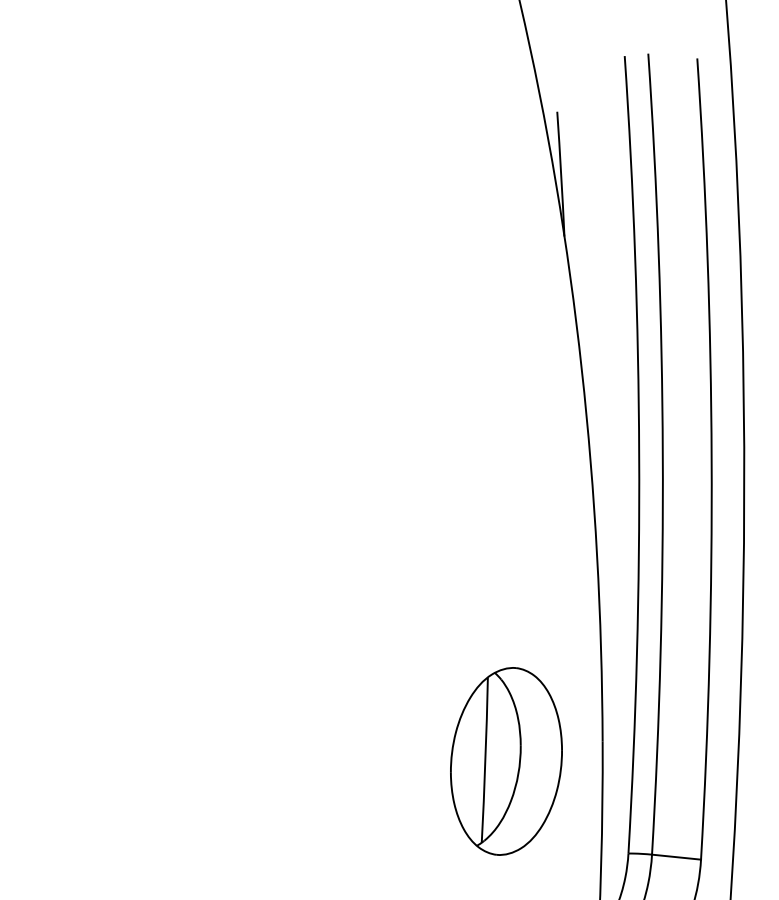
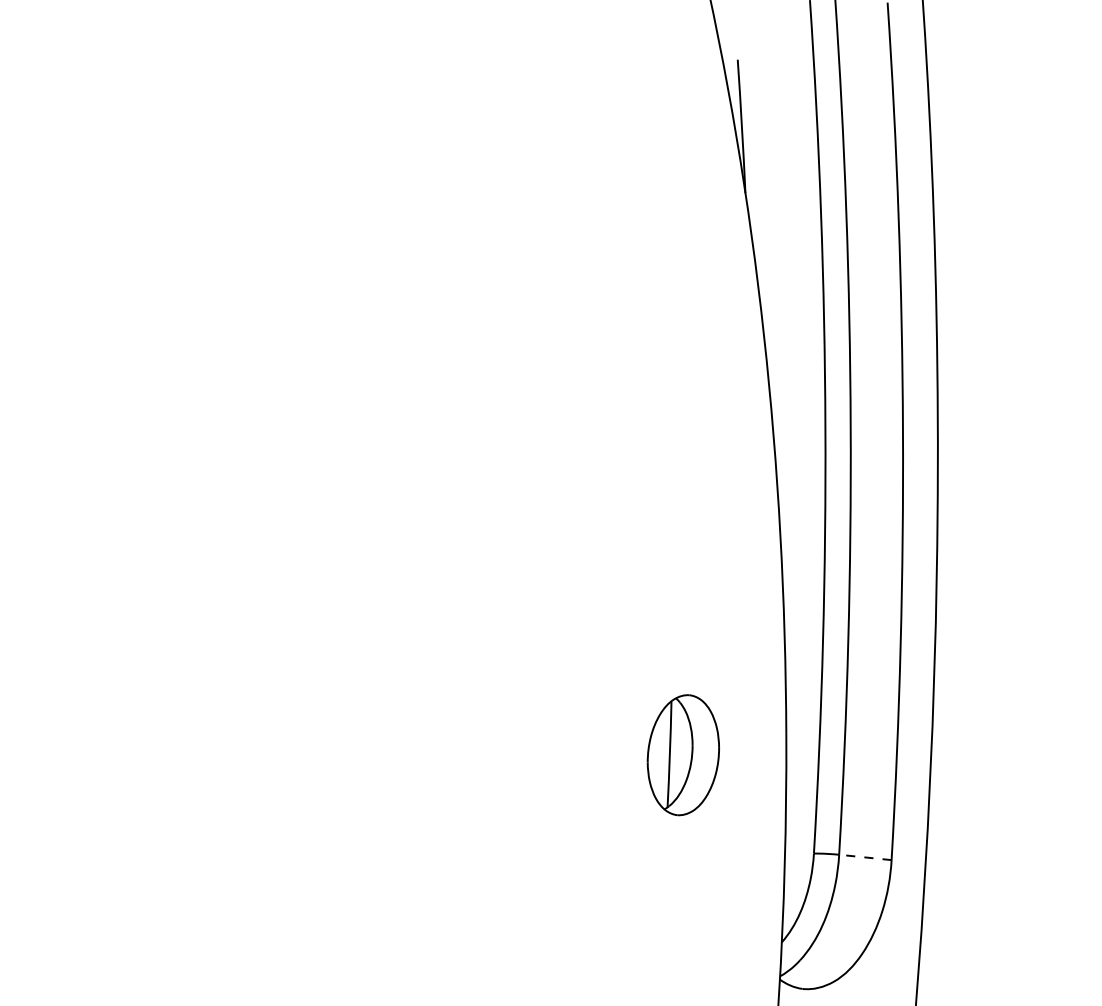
part: (506, 761) -> (683, 755), size x0.6
line: (675, 857) -> (864, 857), solid -> dashed

